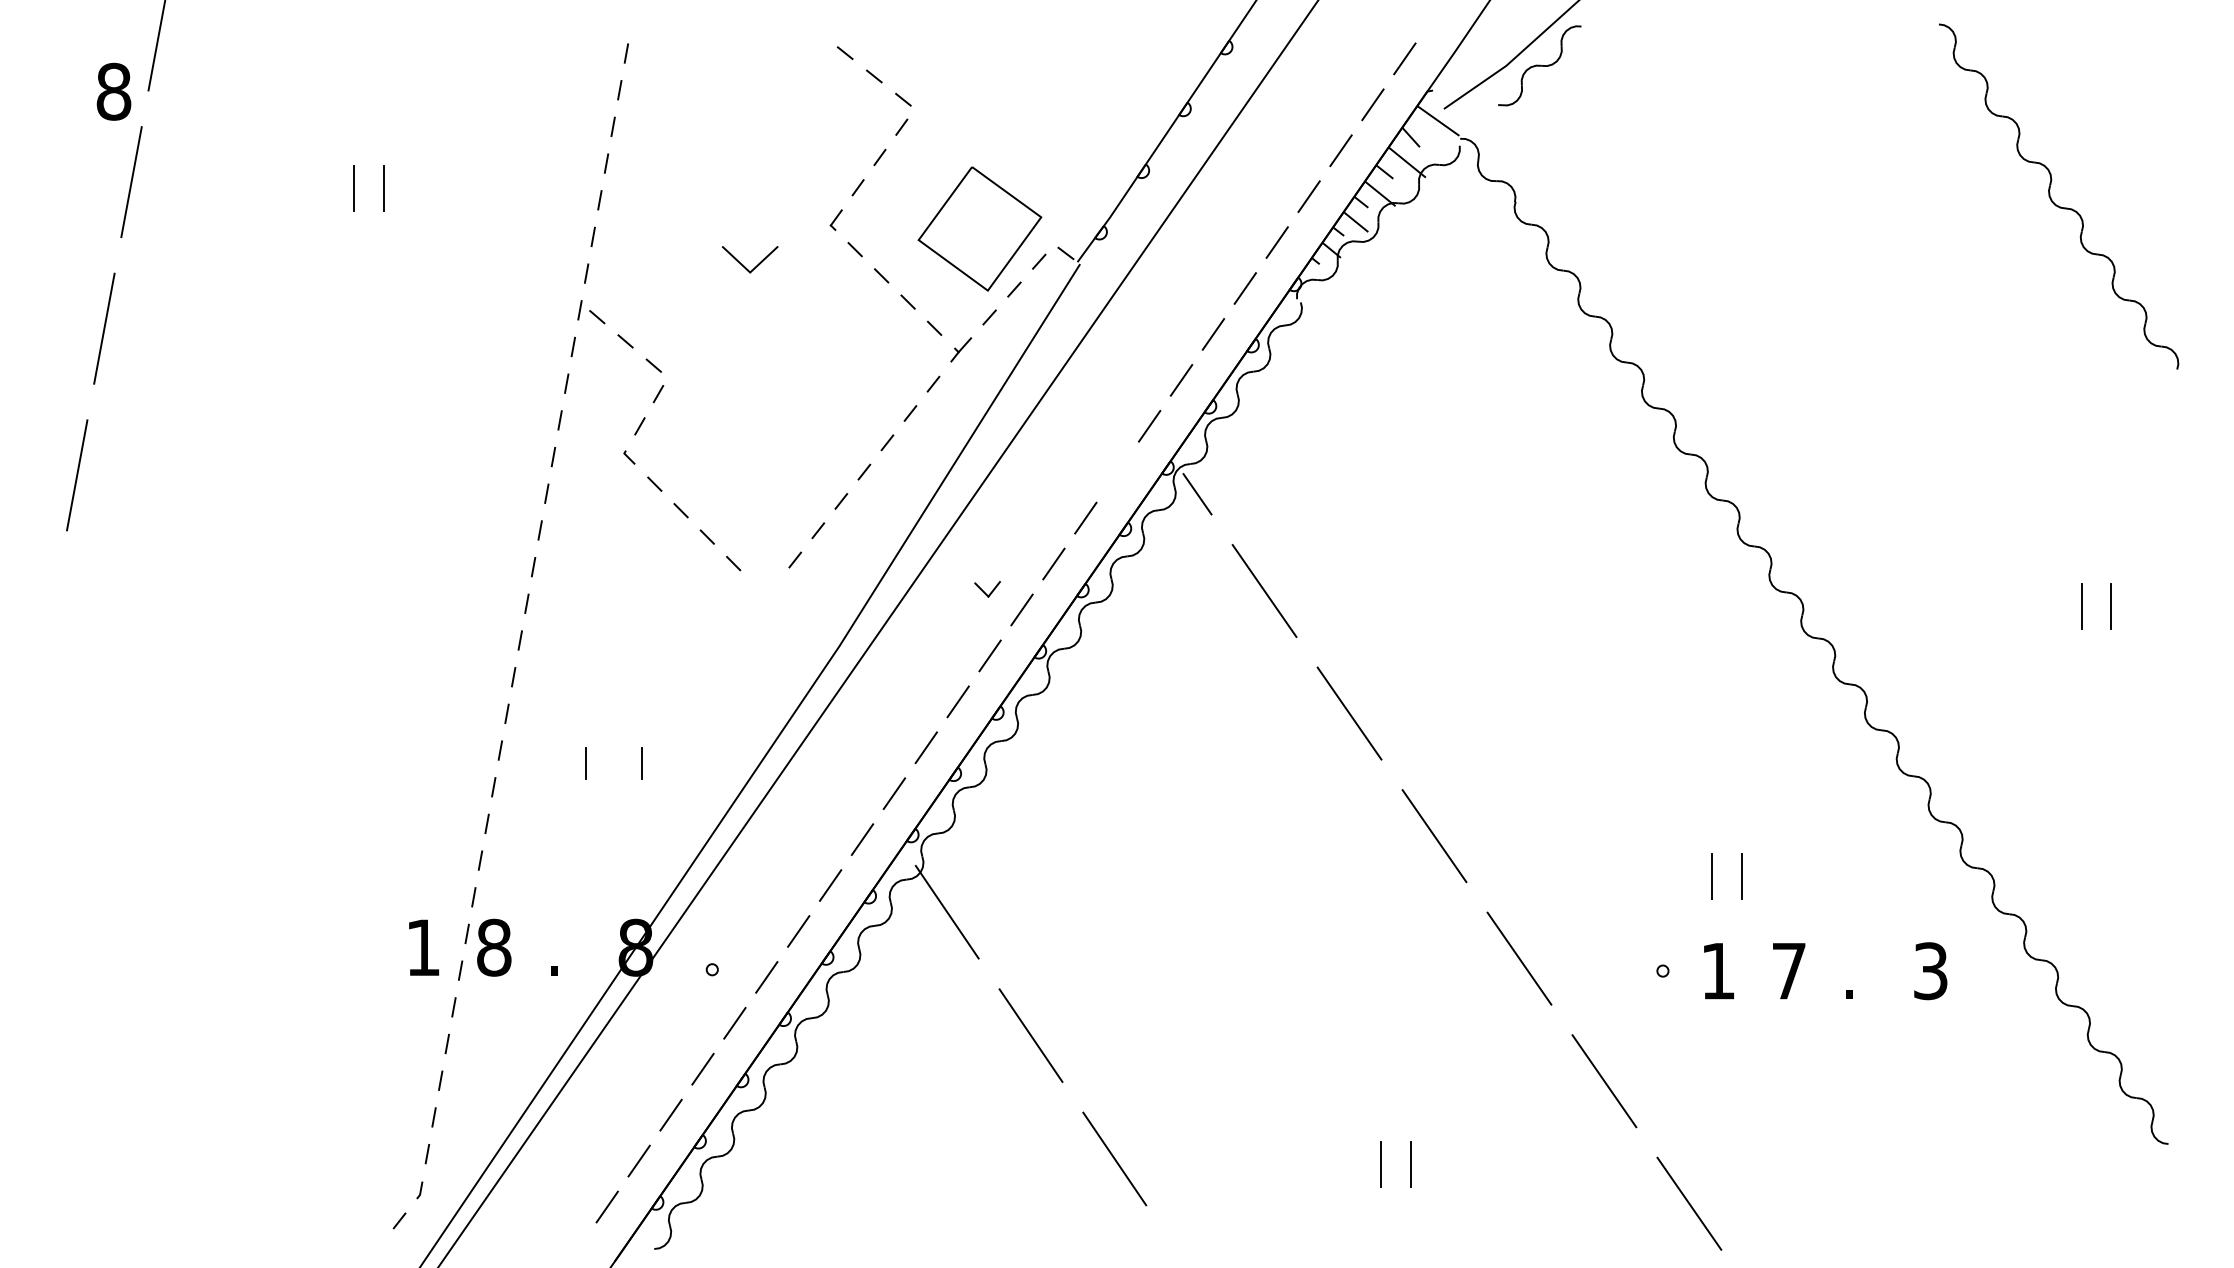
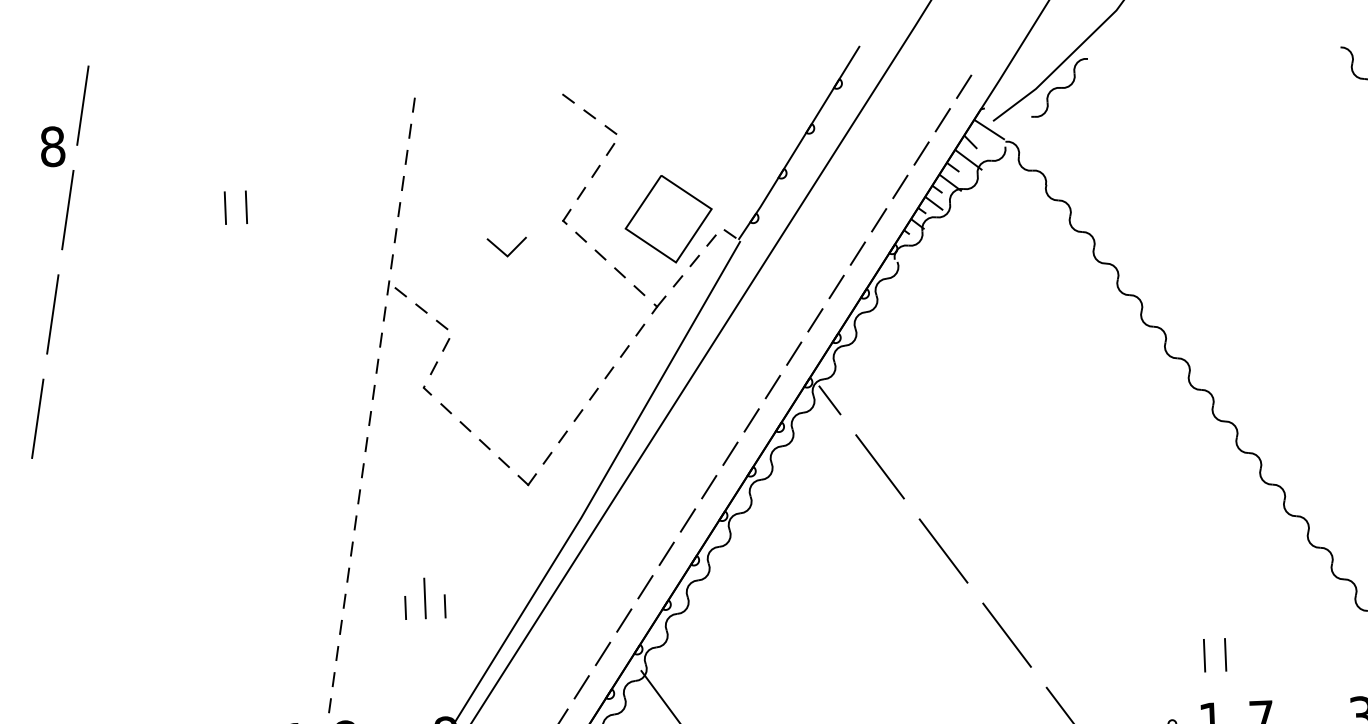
line: (1117, 471) -> (772, 386), added
part: (987, 589) -> (527, 479), moved
line: (614, 751) -> (425, 598), added

